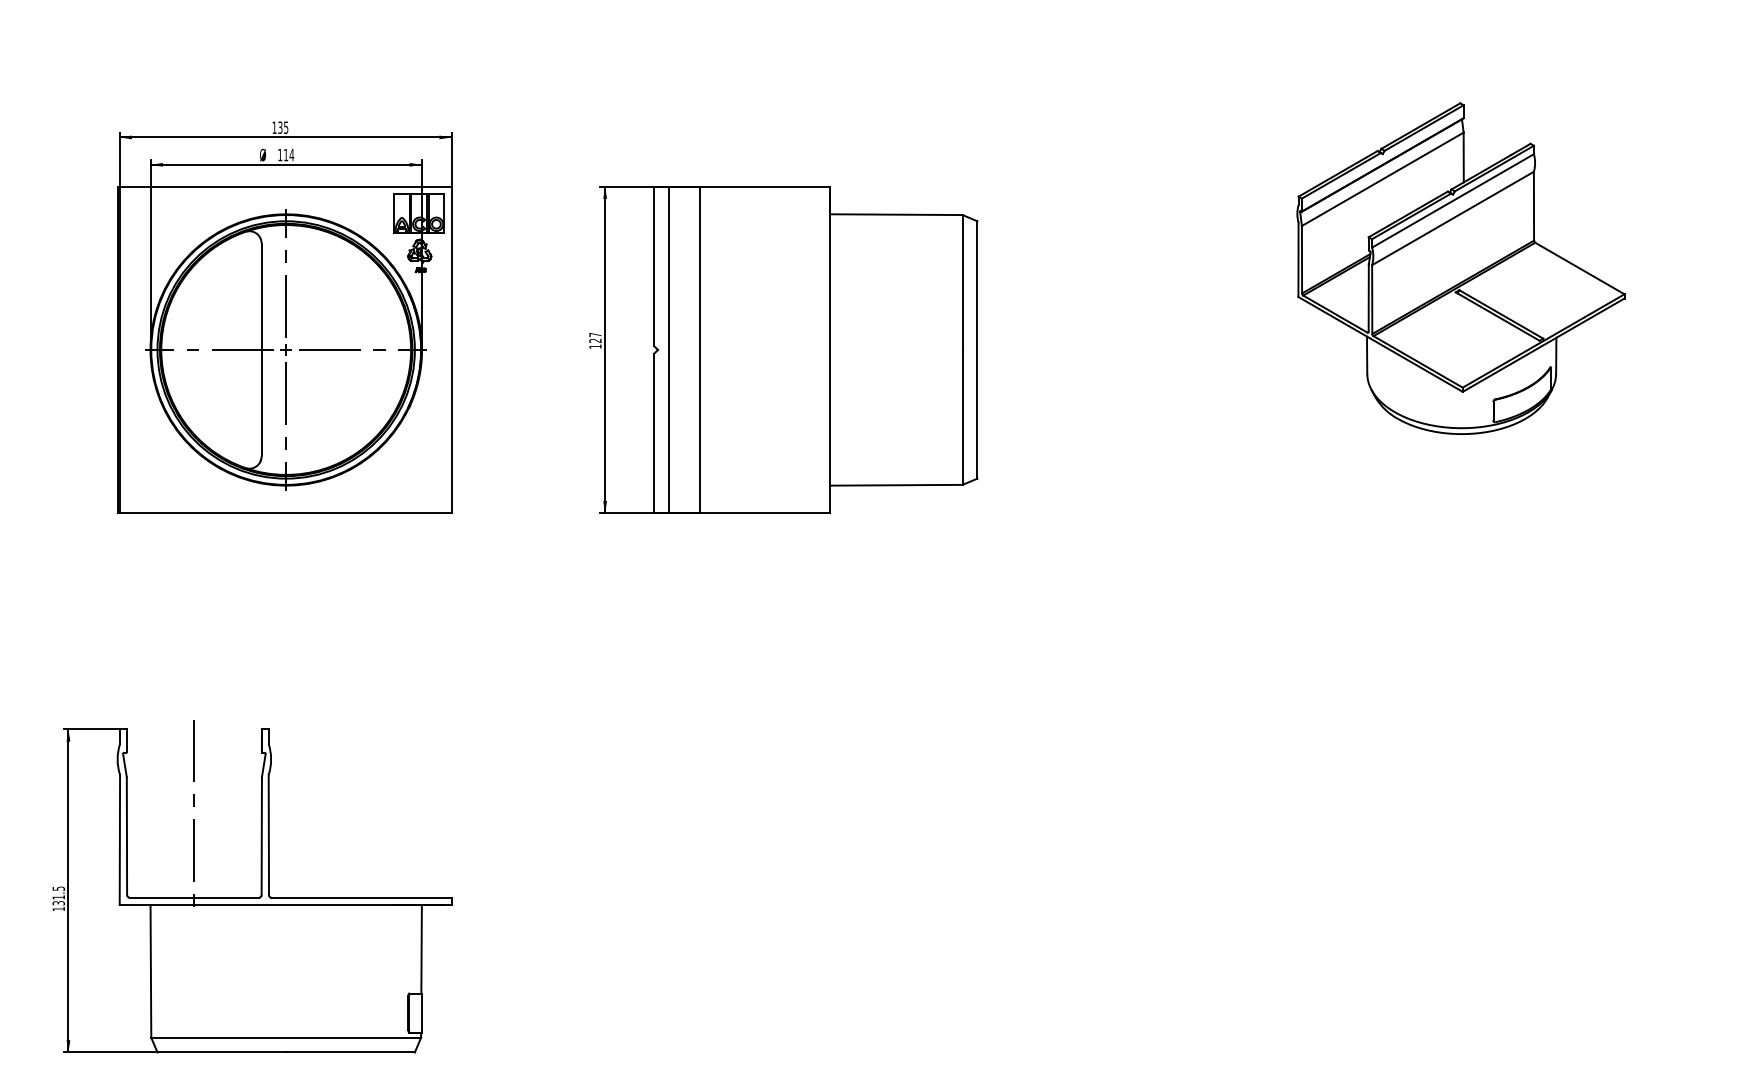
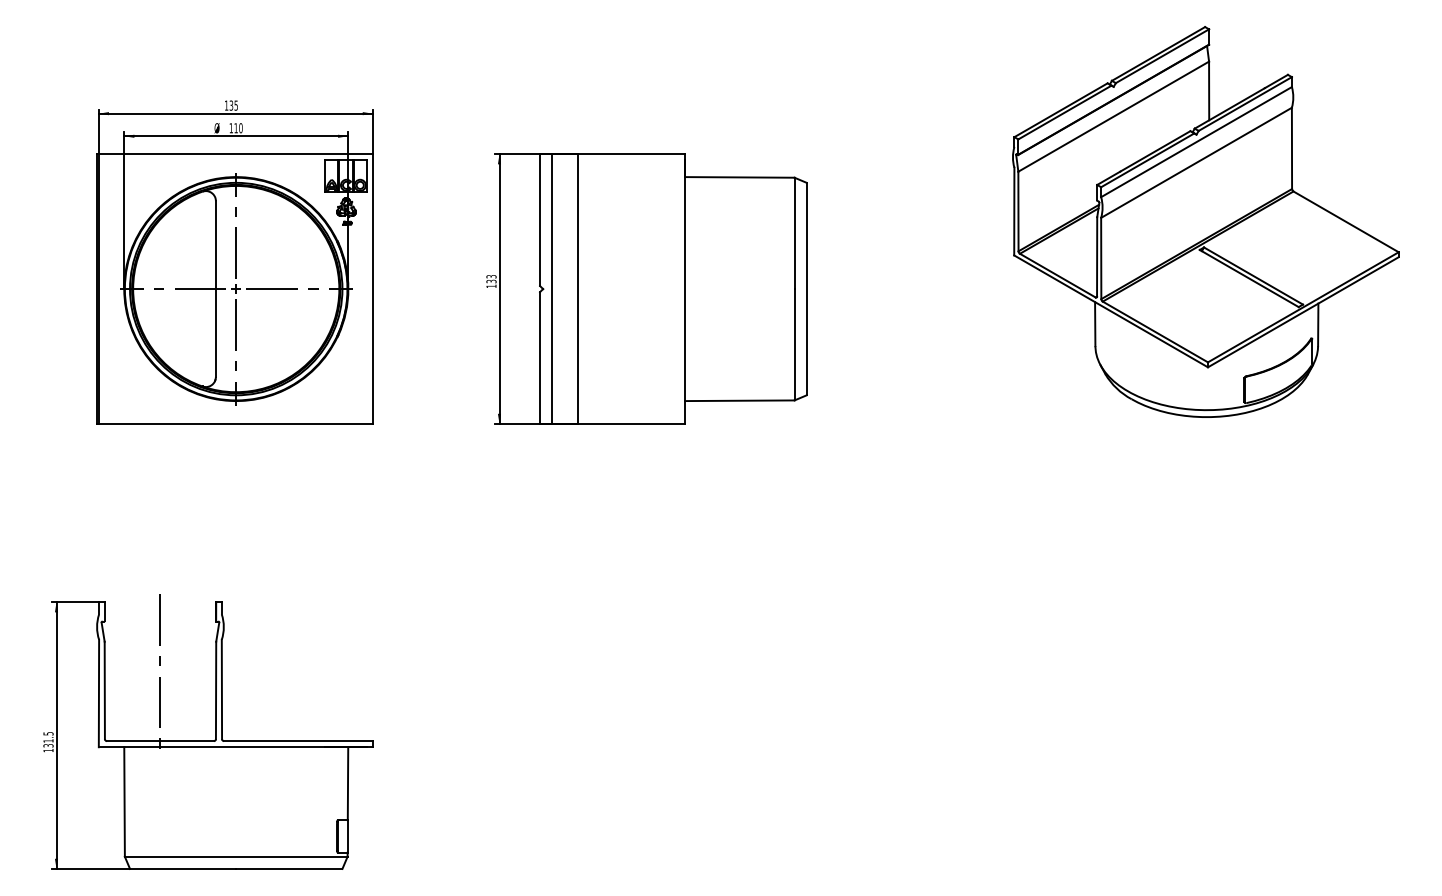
text: (291, 154) -> (240, 127), 114 -> 110
part: (1460, 268) -> (1205, 221), size x1.43
text: (595, 337) -> (491, 278), 127 -> 133

